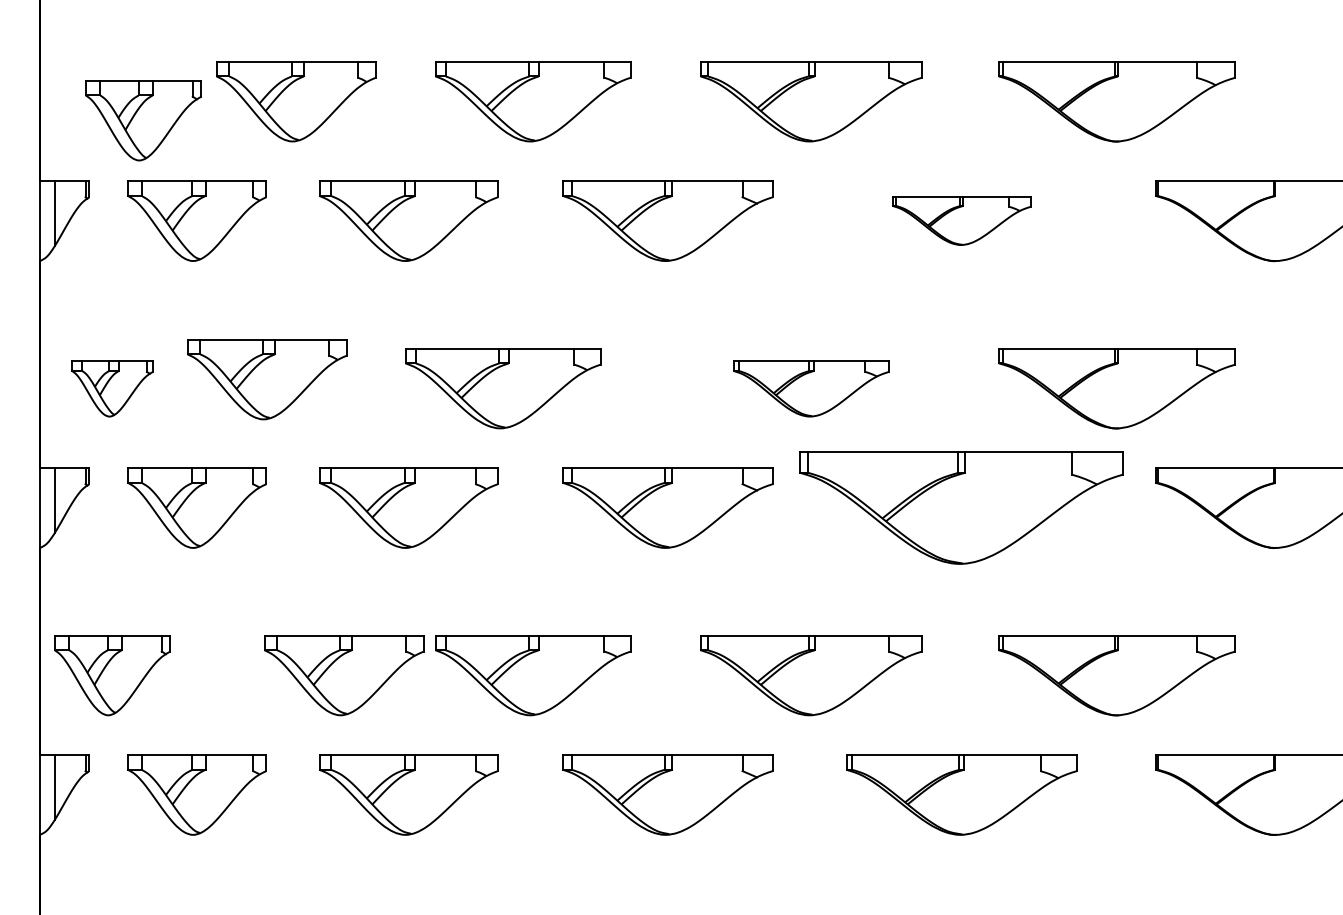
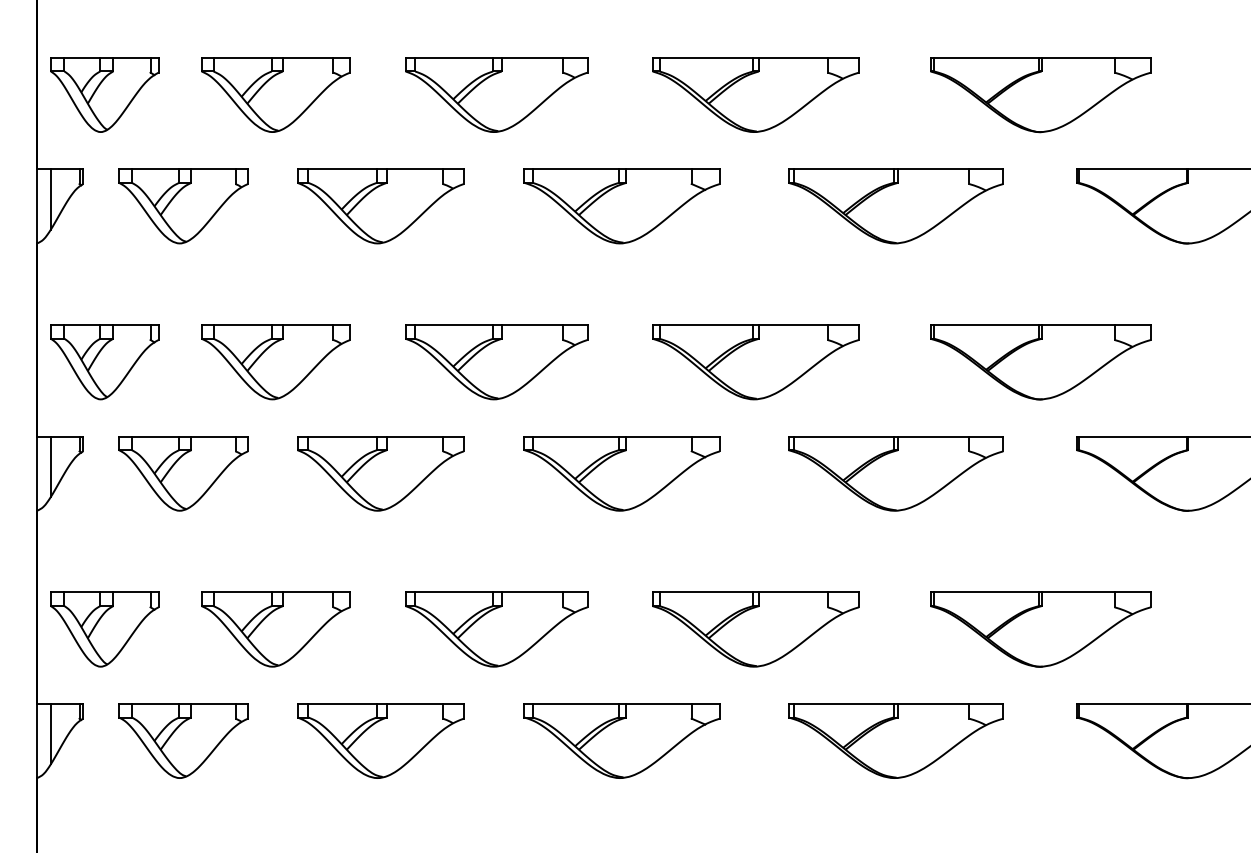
part: (143, 120) -> (104, 94), moved
part: (961, 220) -> (895, 205), size x1.67
part: (267, 379) -> (276, 362), moved
part: (112, 388) -> (104, 362), size x1.43
part: (503, 388) -> (496, 362), moved
part: (811, 388) -> (755, 362), size x1.43
part: (961, 507) -> (895, 473), size x0.71
part: (344, 675) -> (276, 629), moved

